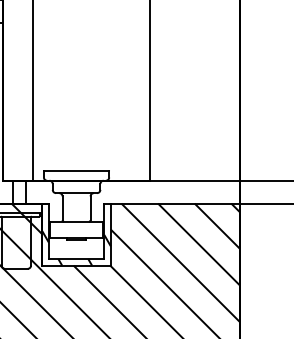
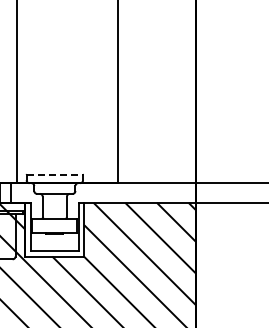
line: (76, 170) -> (54, 174), solid -> dashed
hatch: (76, 248) -> (54, 241), removed

